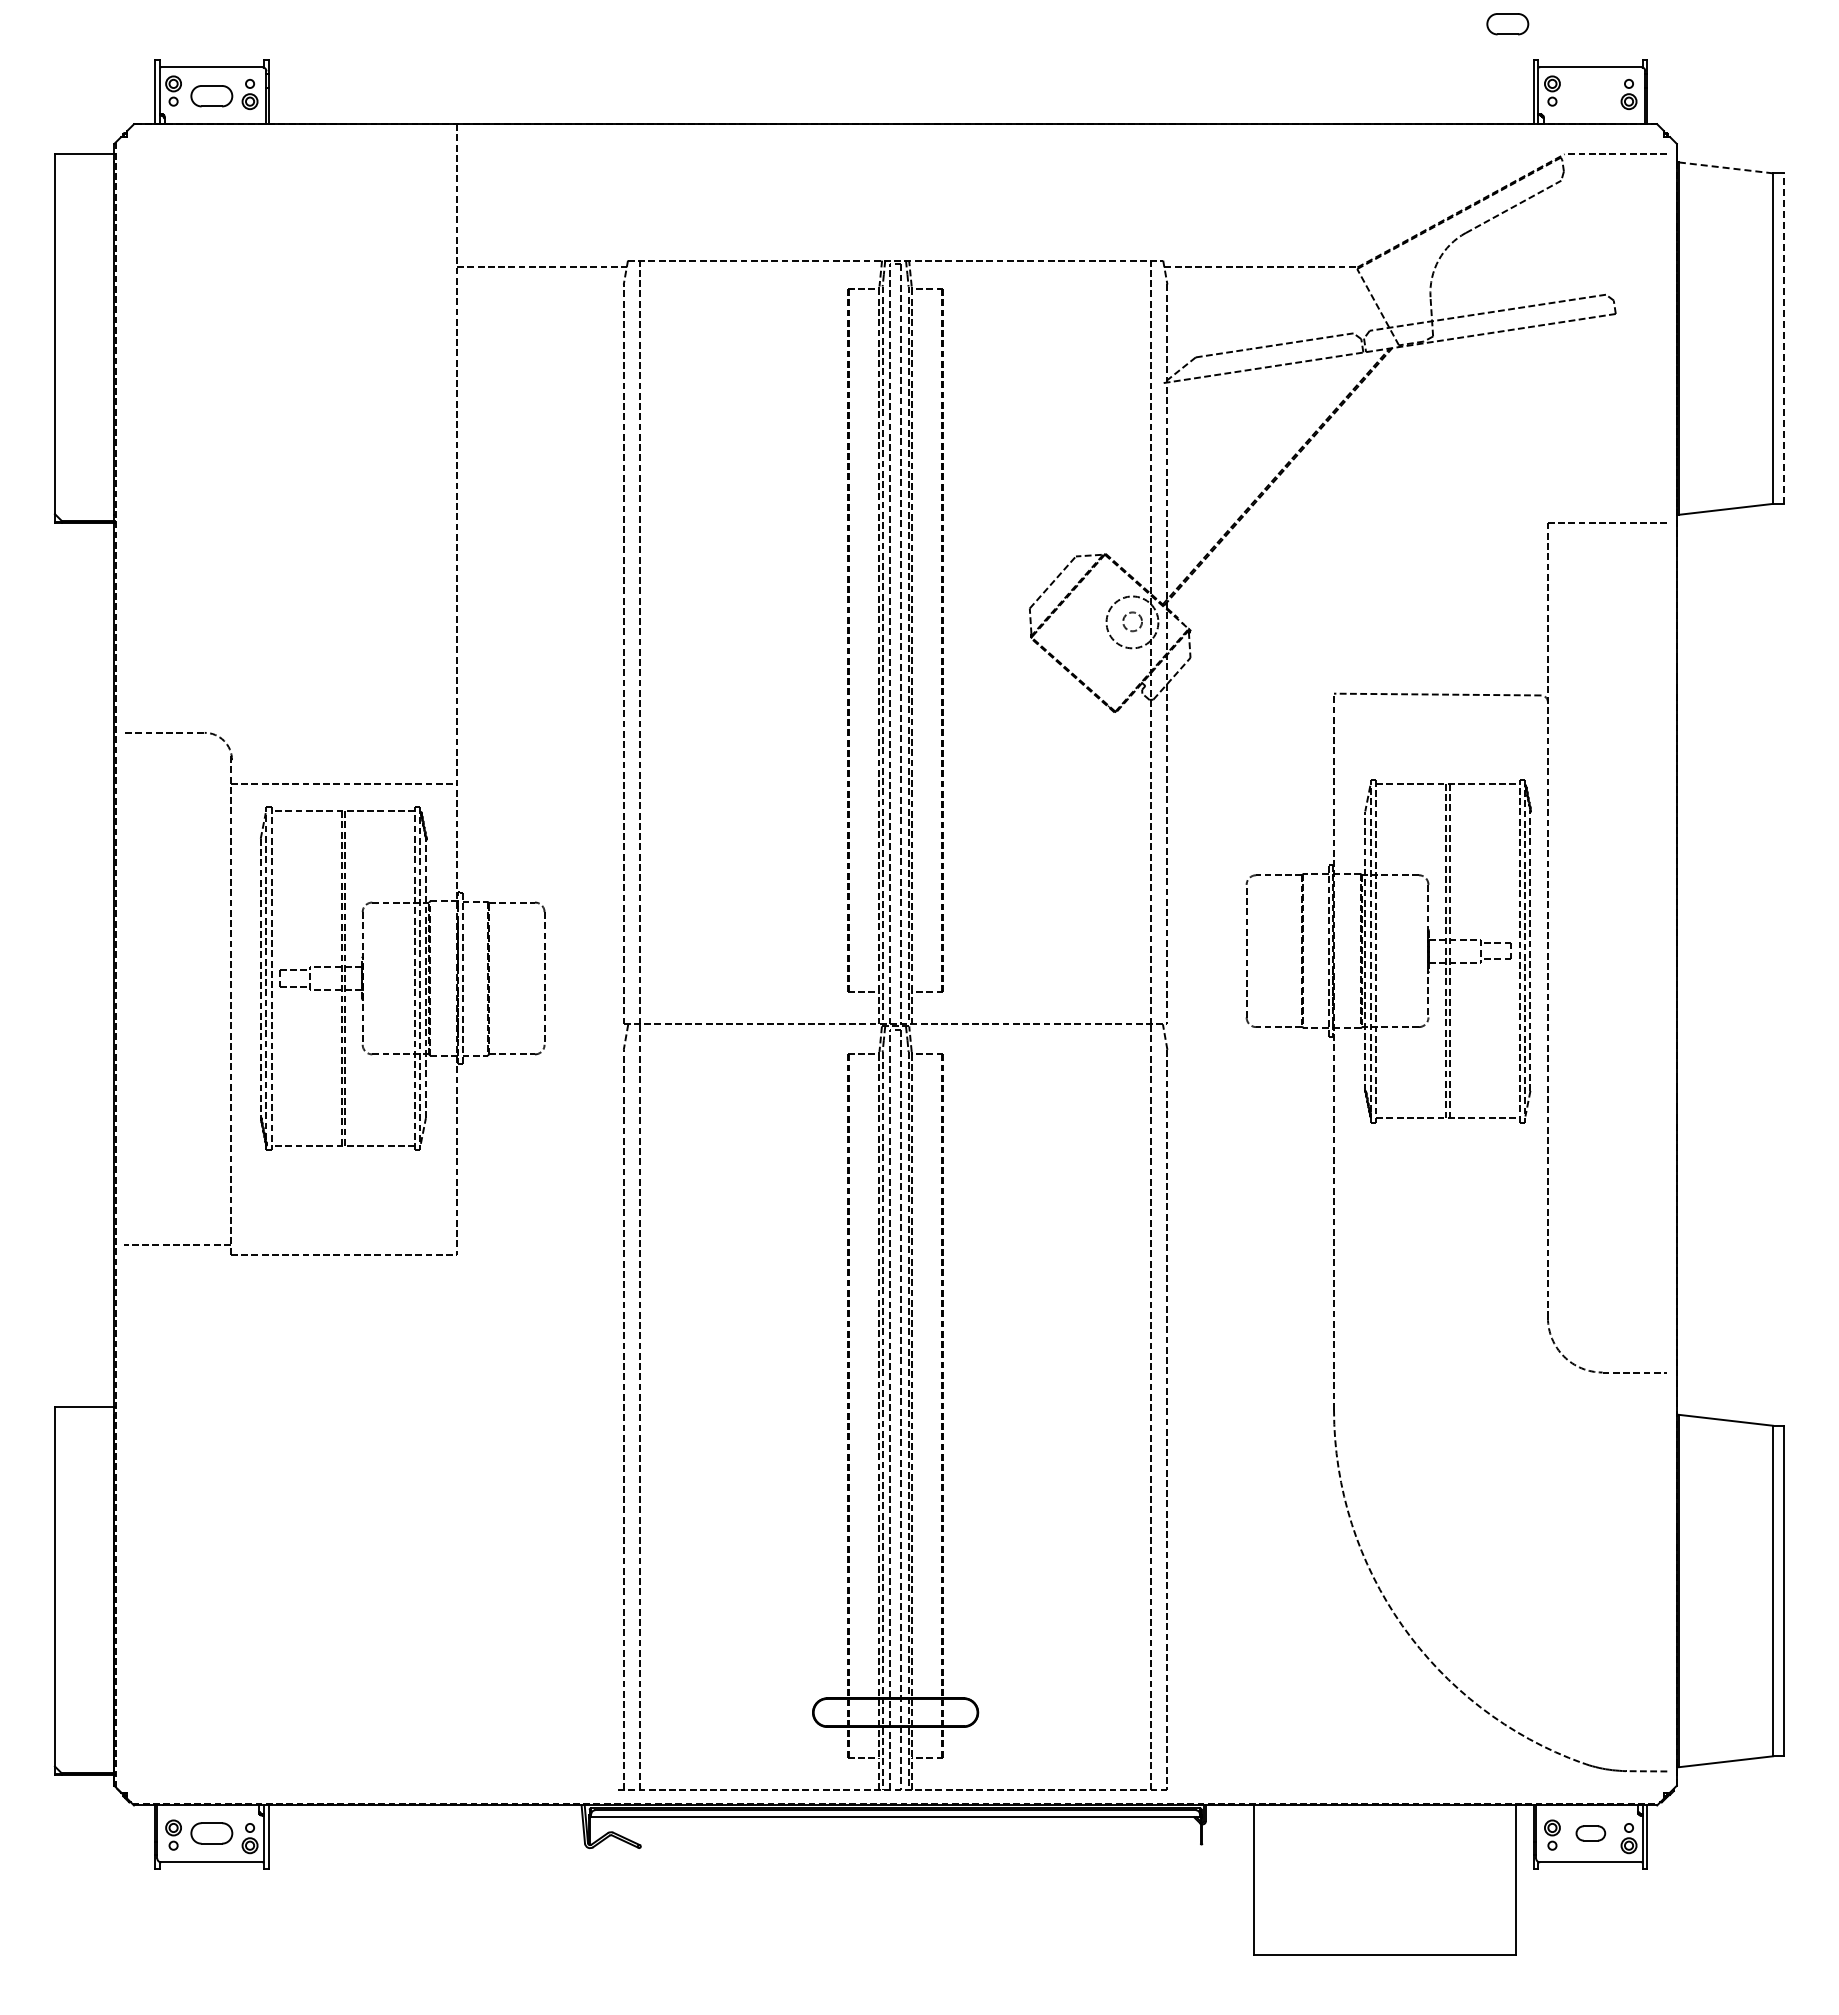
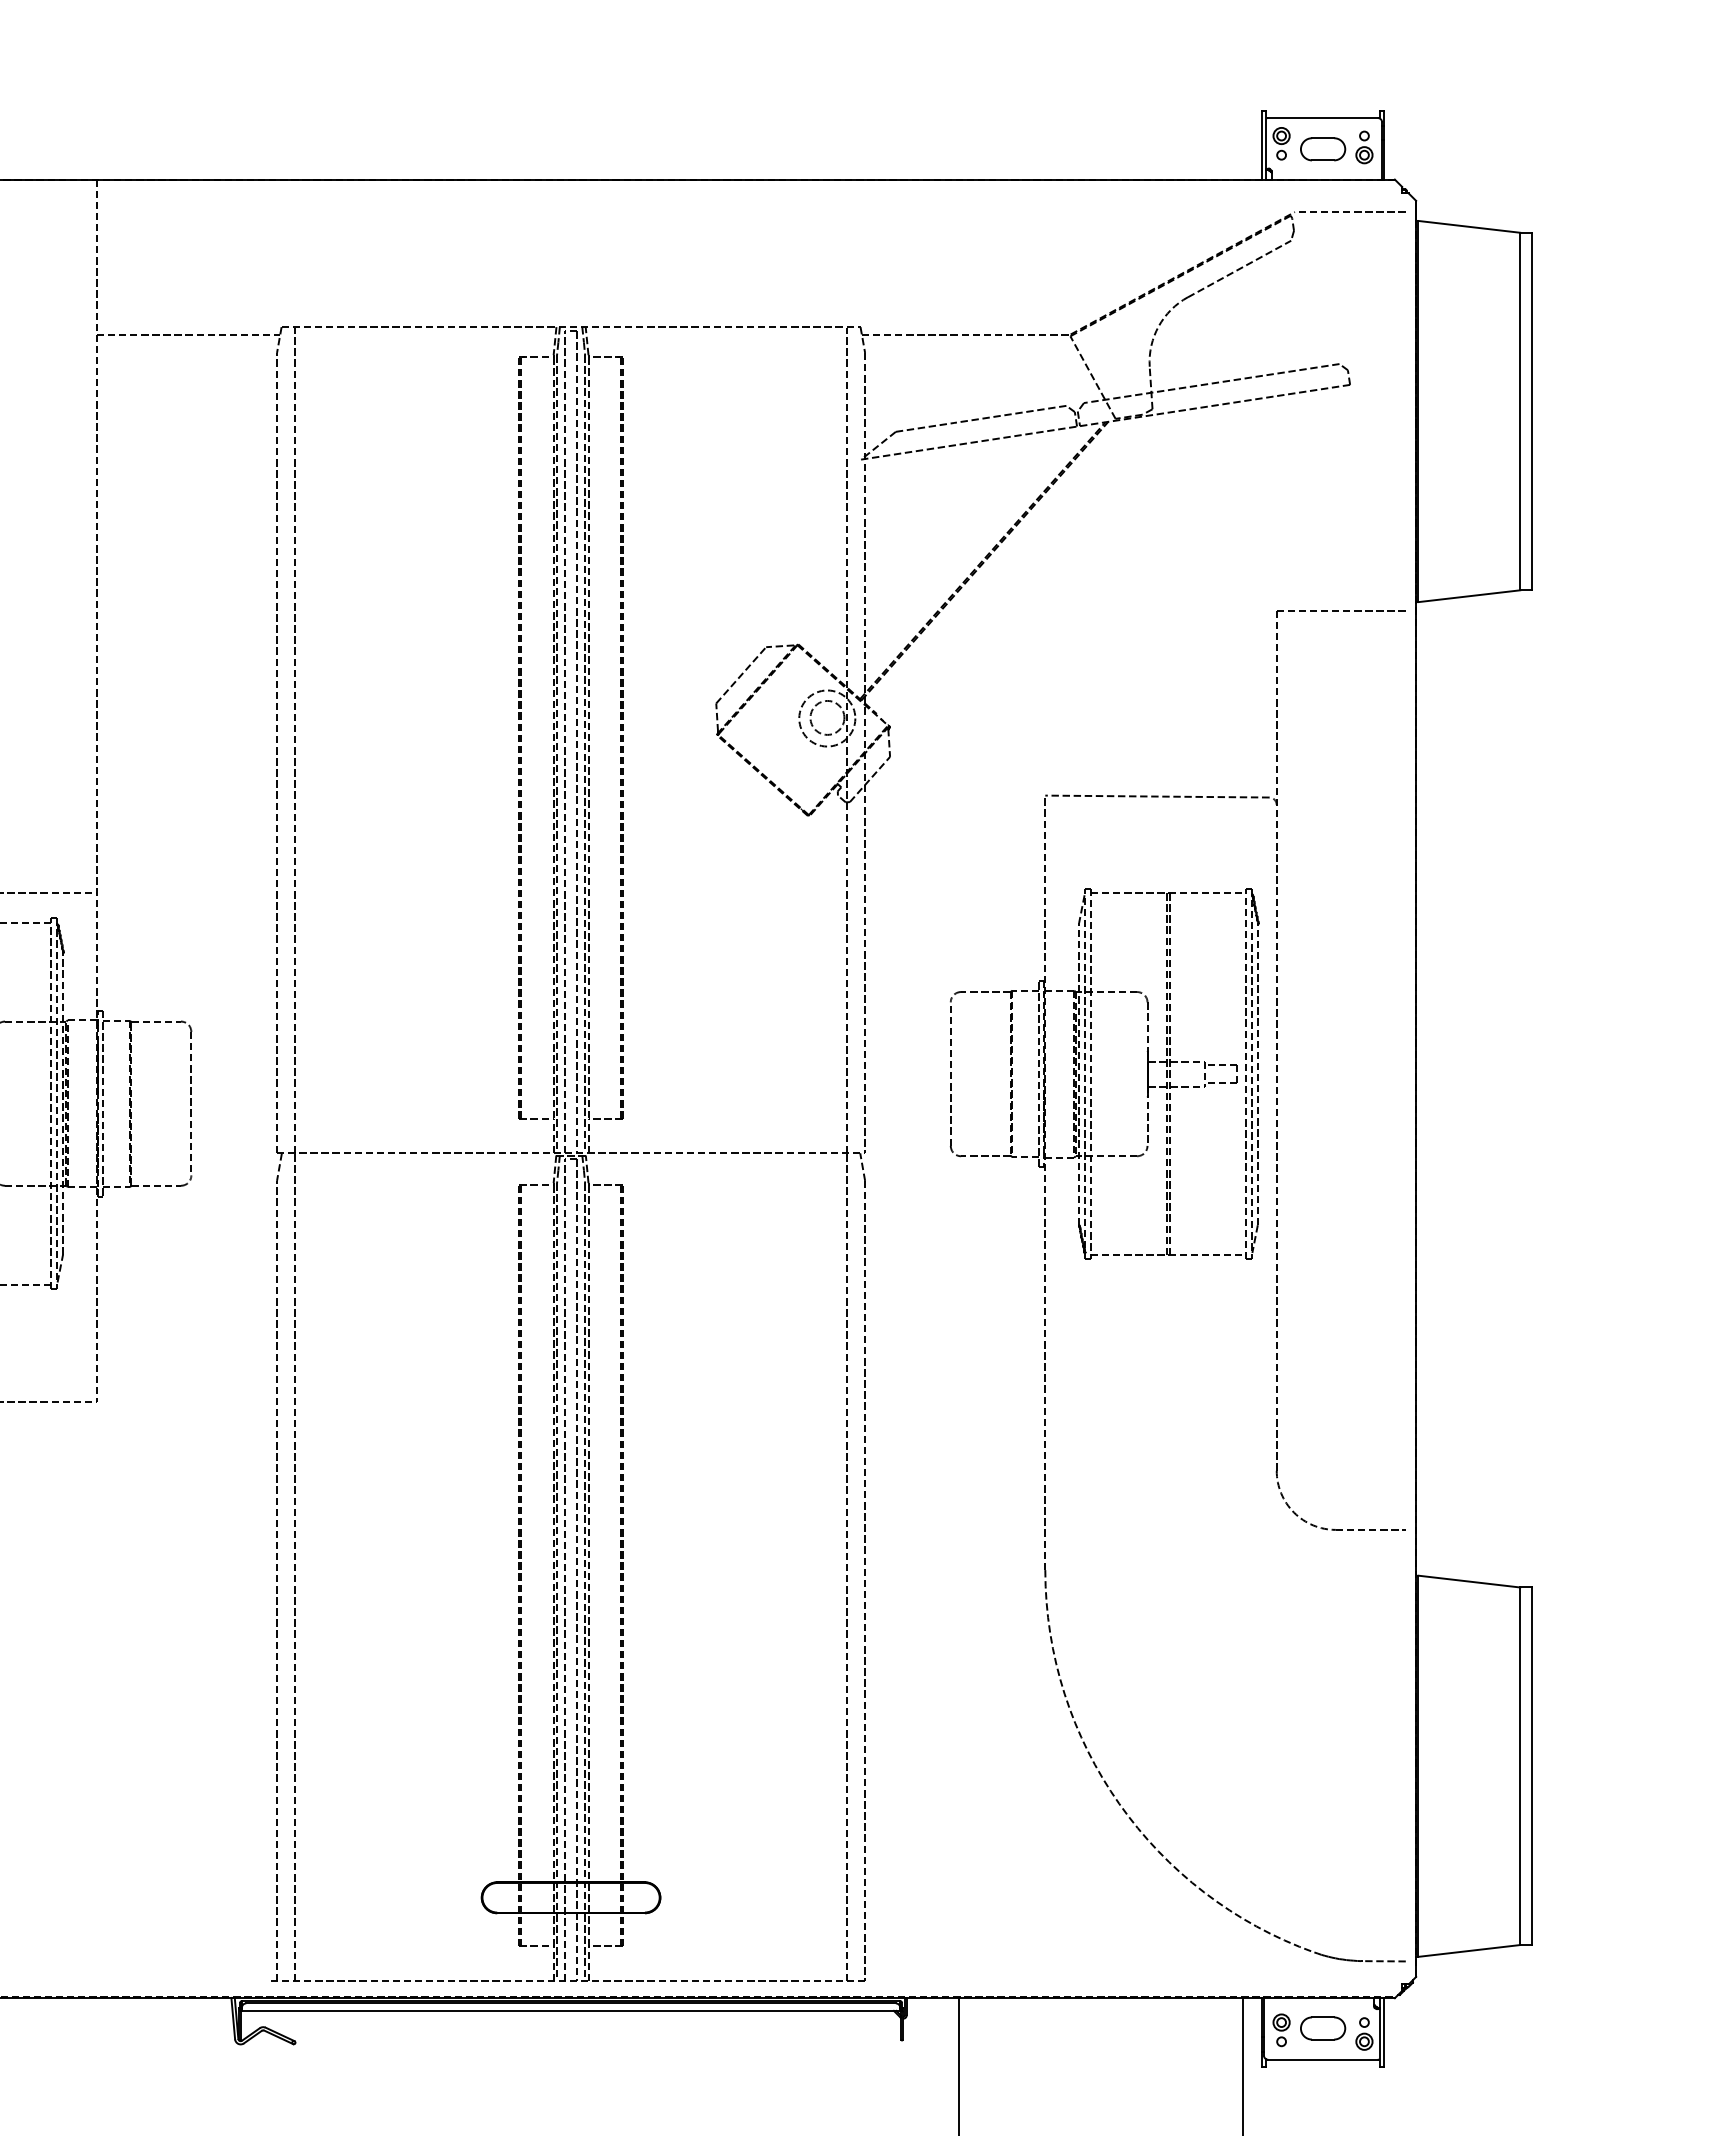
part: (1507, 24) -> (1322, 149), moved
line: (1726, 167) -> (1469, 226), dashed -> solid
line: (1784, 338) -> (1532, 411), dashed -> solid
circle: (1132, 621) -> (827, 717), size x1.67
part: (1590, 1833) -> (1322, 2028), size x1.43

